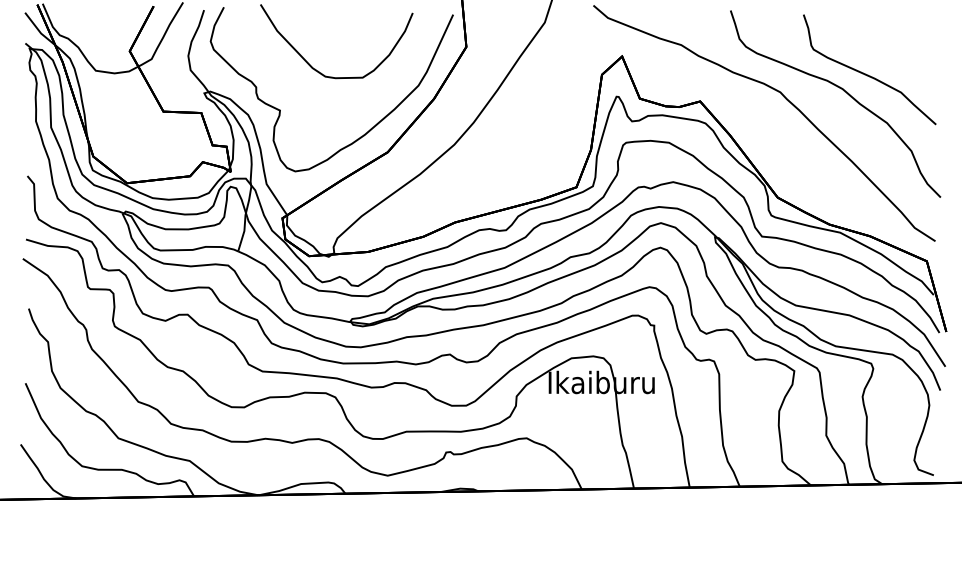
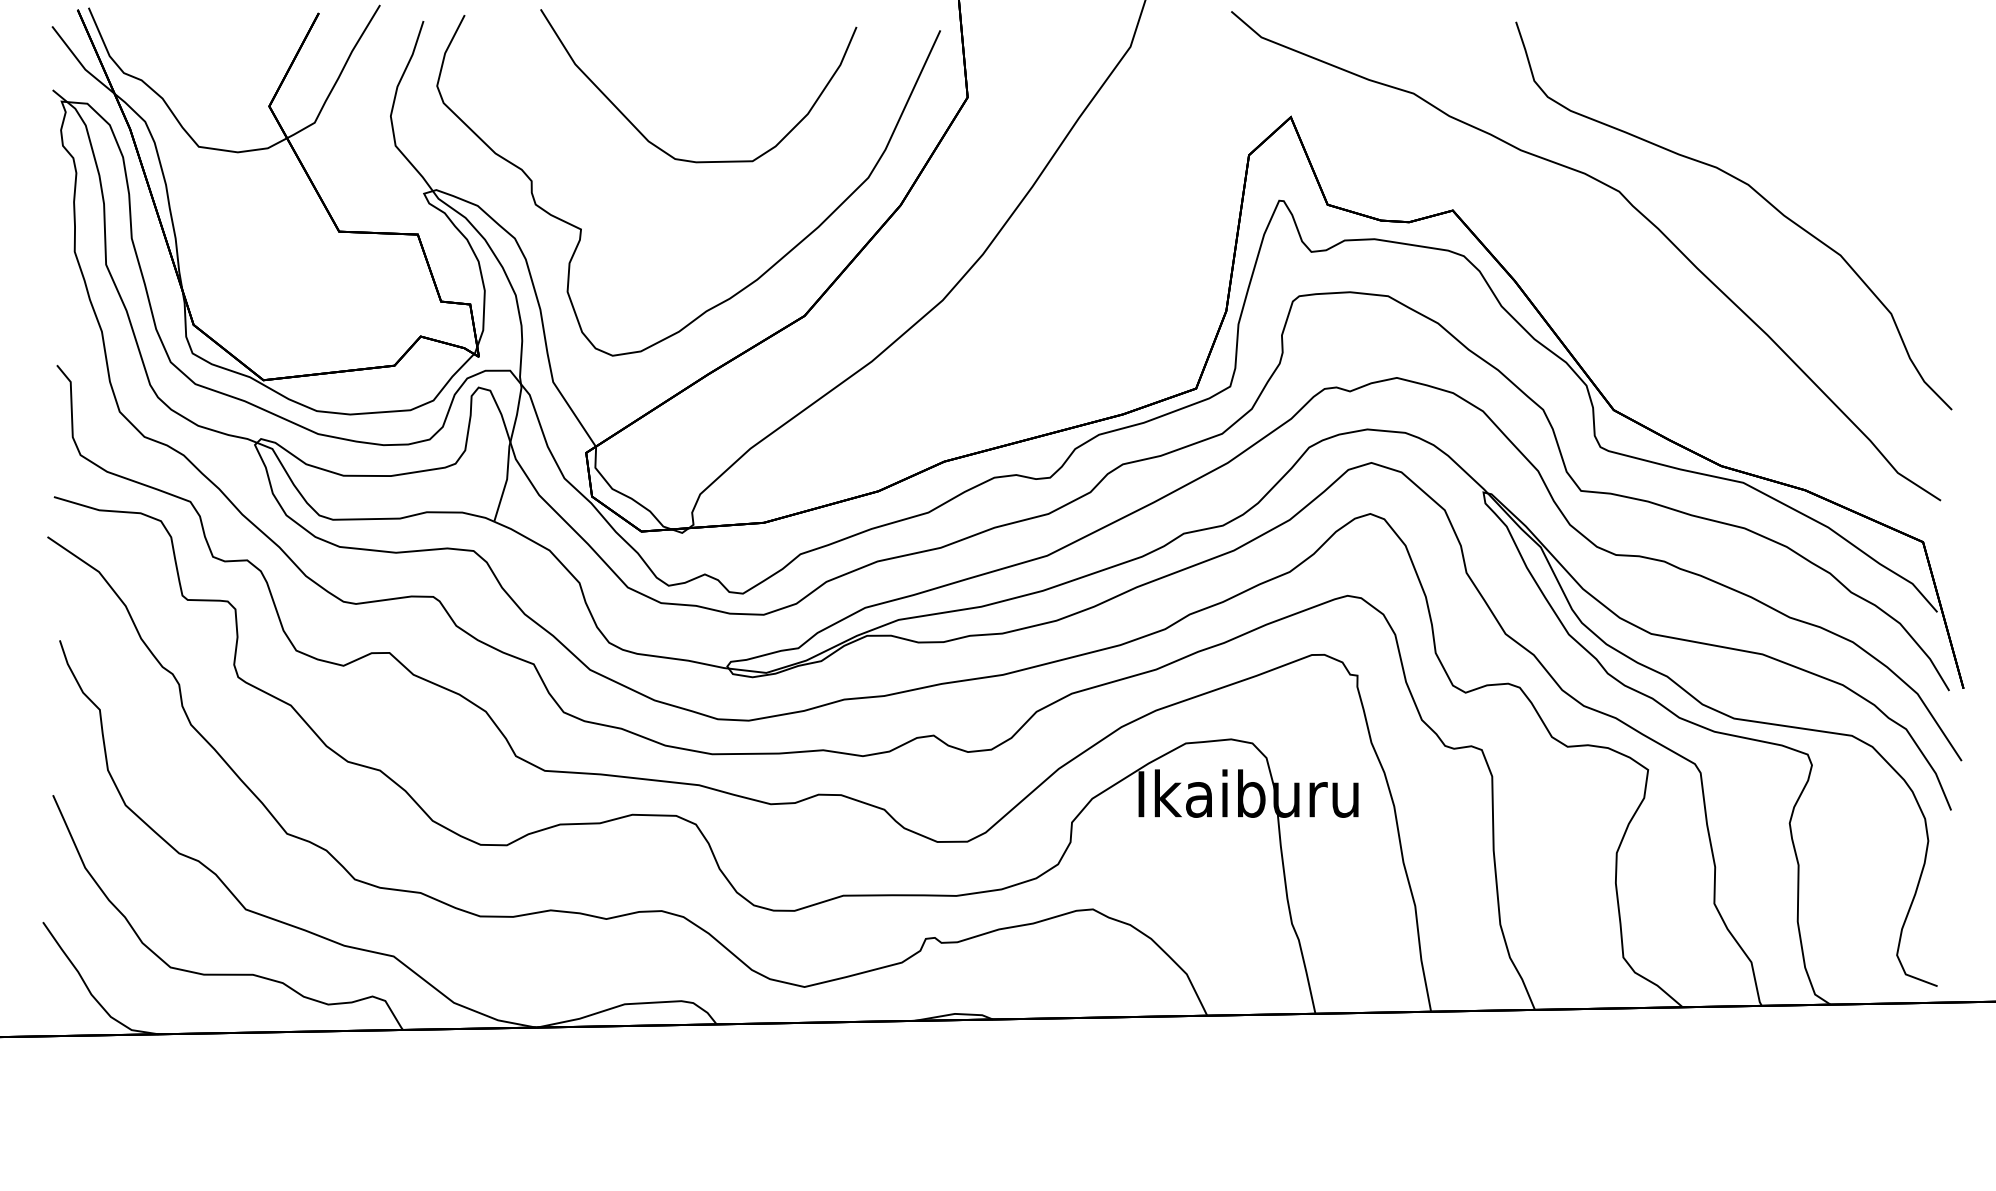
curve: (868, 74) -> (1801, 154), removed

